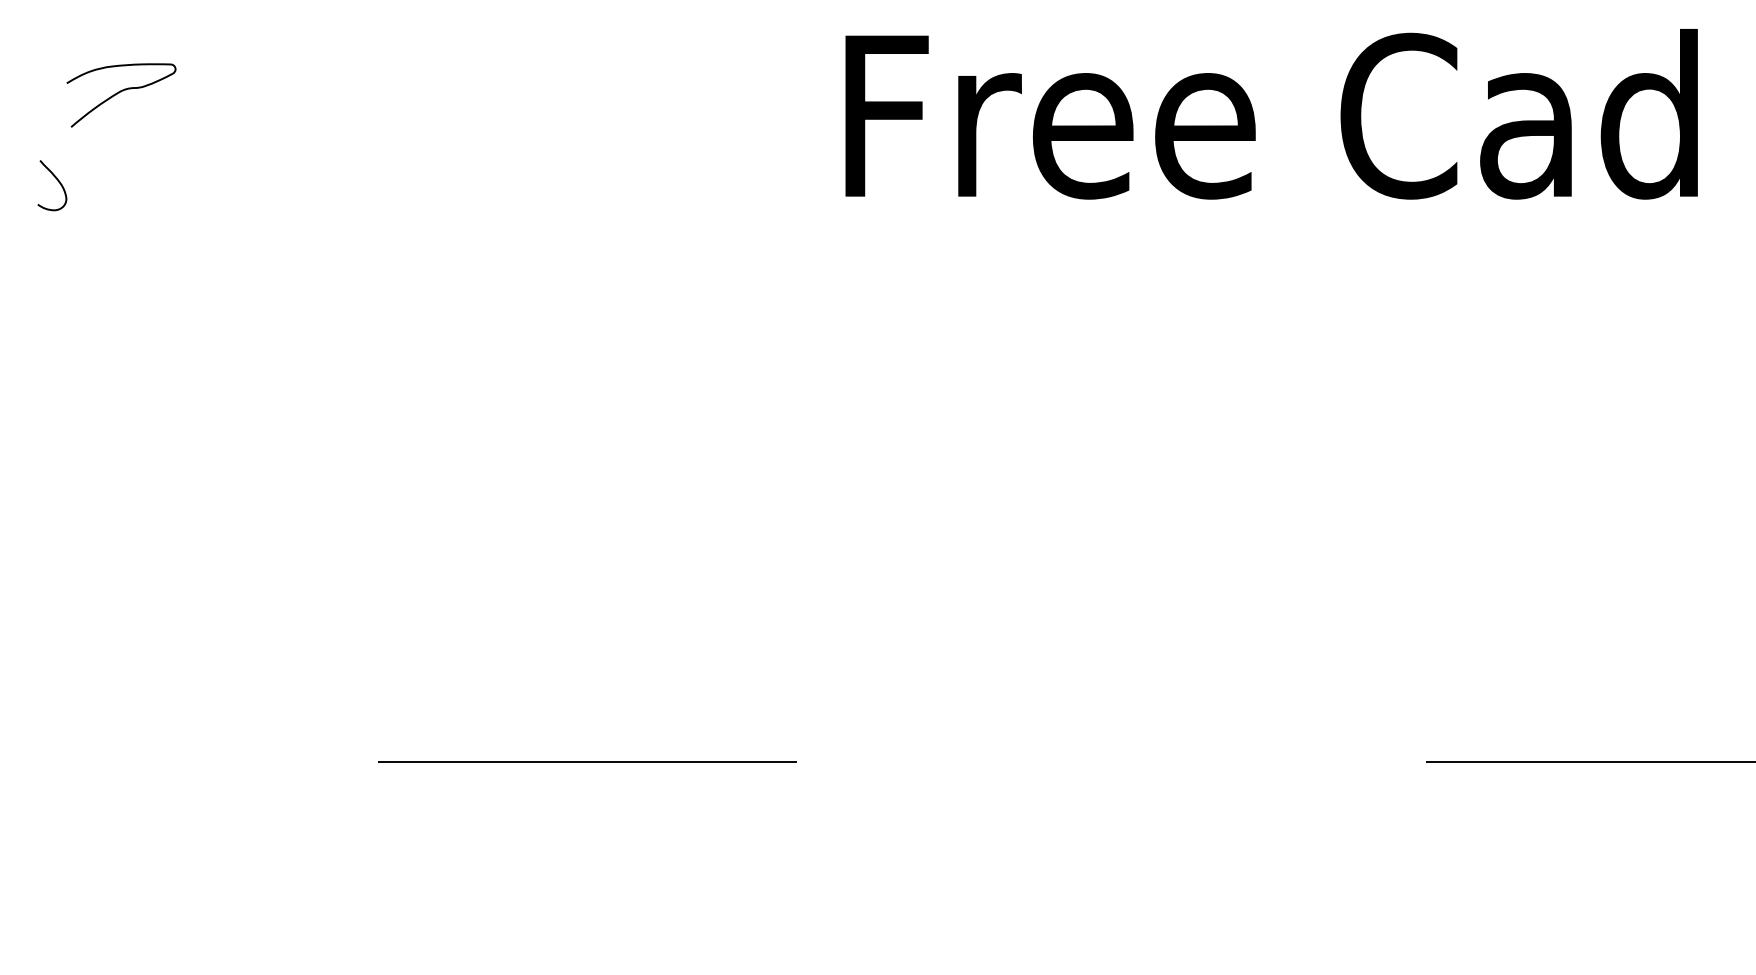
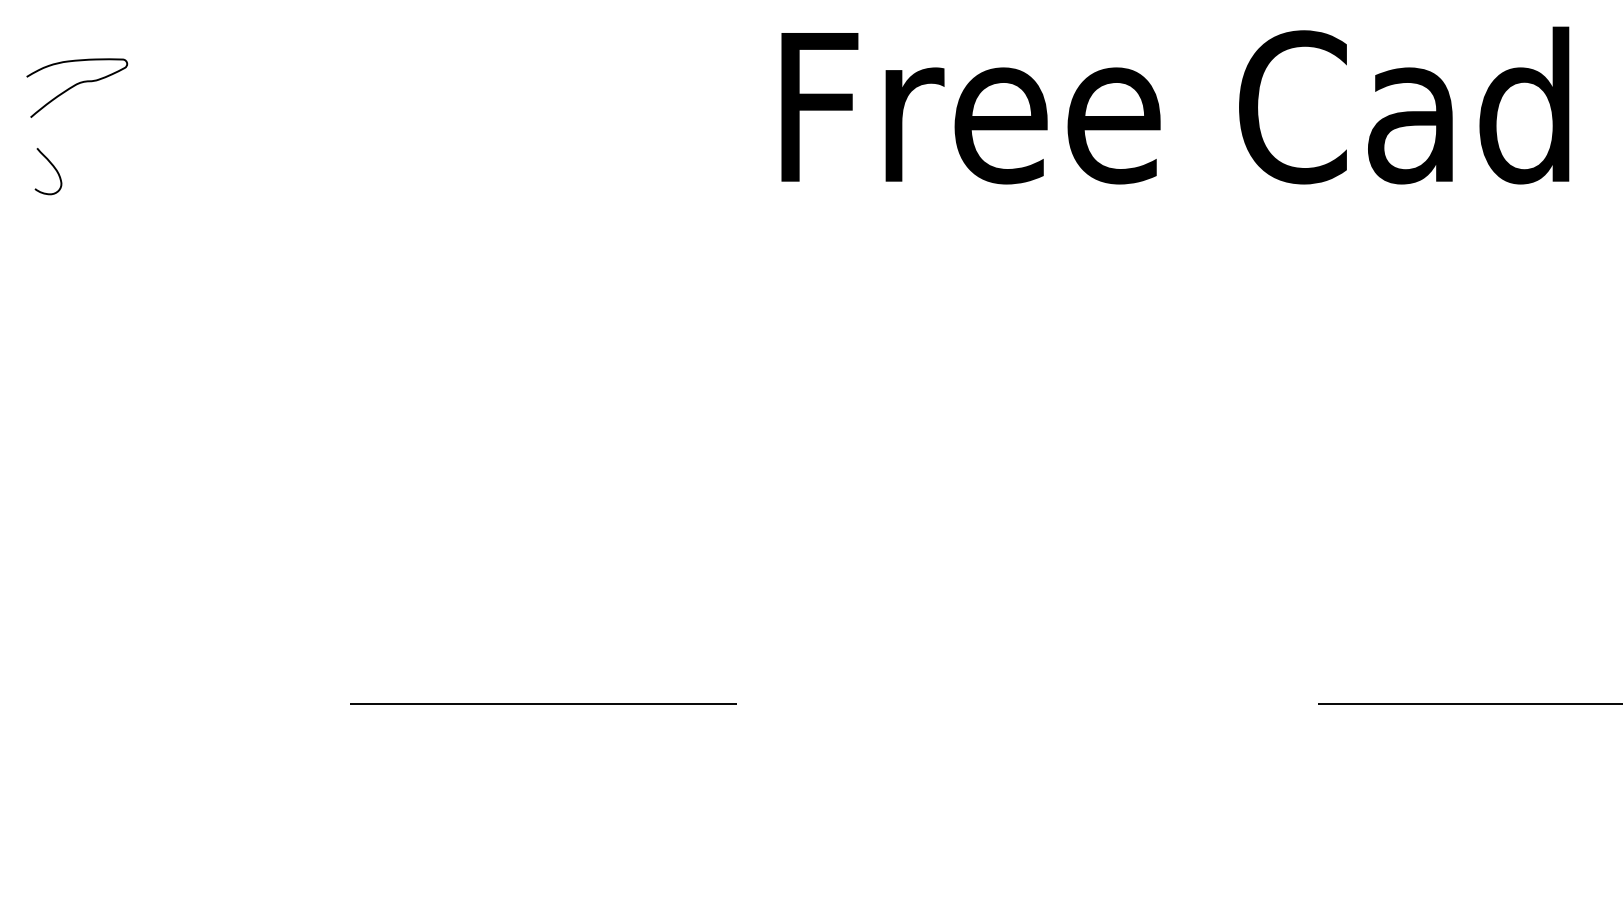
curve: (119, 93) -> (75, 86), moved

